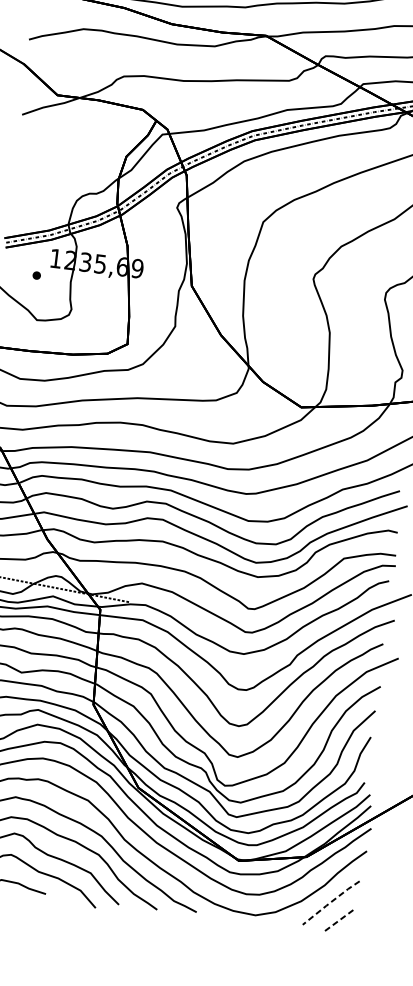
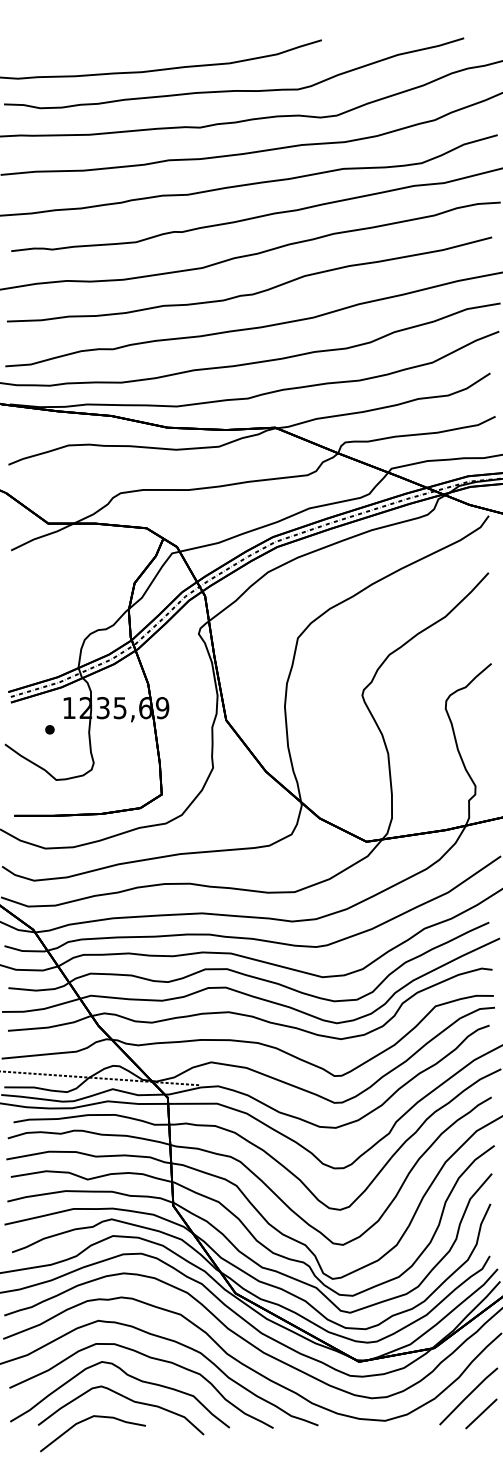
line: (330, 902) -> (467, 1396), dashed -> solid
line: (340, 919) -> (481, 1413), dashed -> solid

